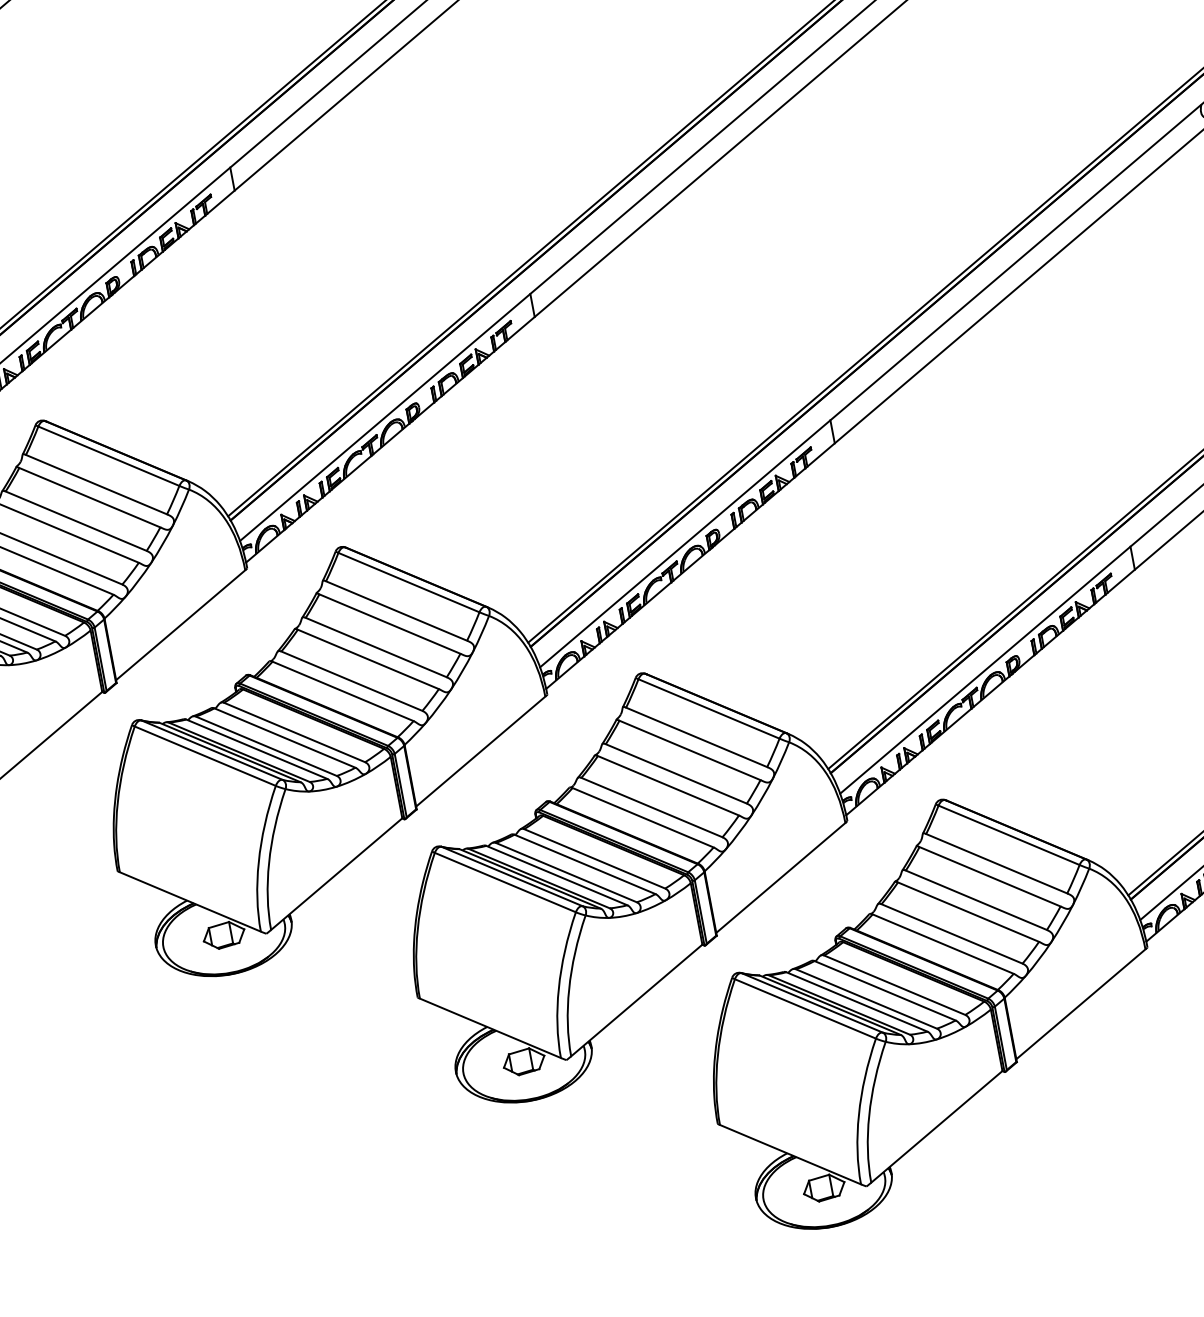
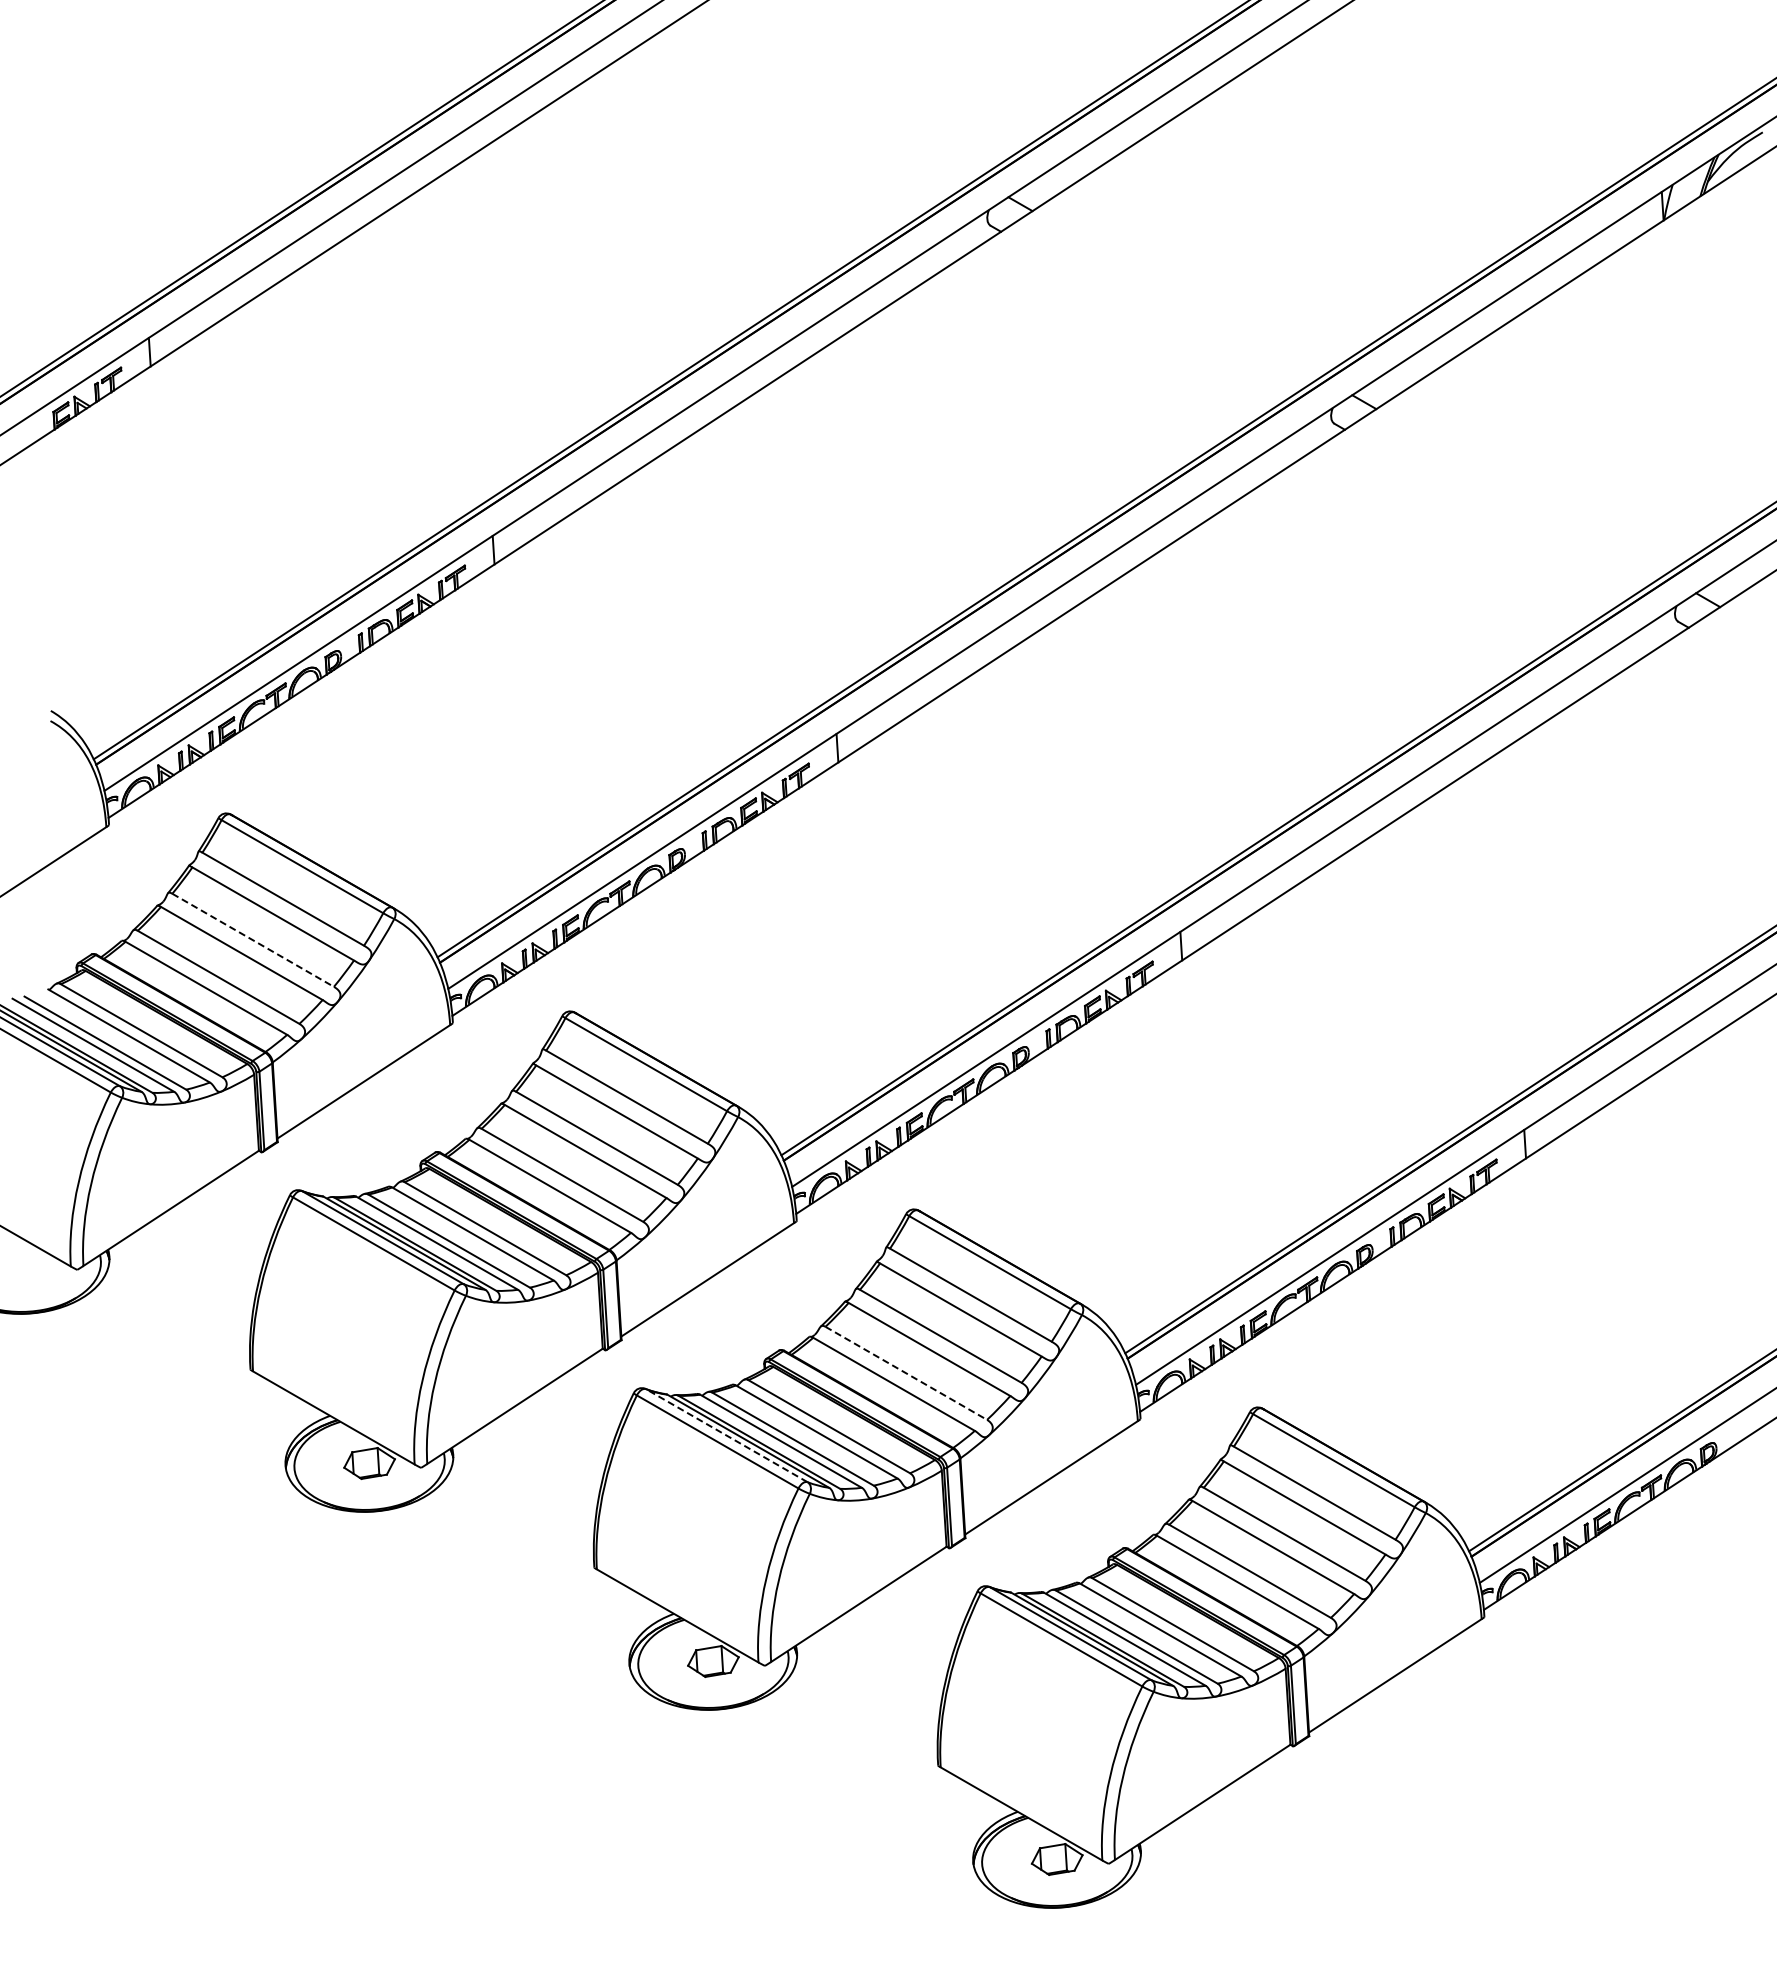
line: (76, 521) -> (253, 940), solid -> dashed
line: (652, 807) -> (906, 1373), solid -> dashed
line: (511, 876) -> (726, 1435), solid -> dashed

